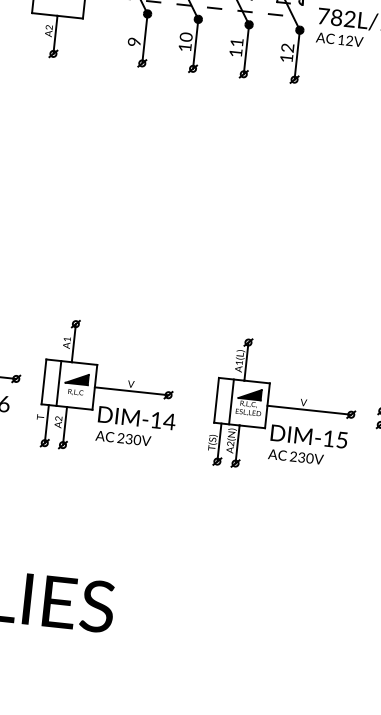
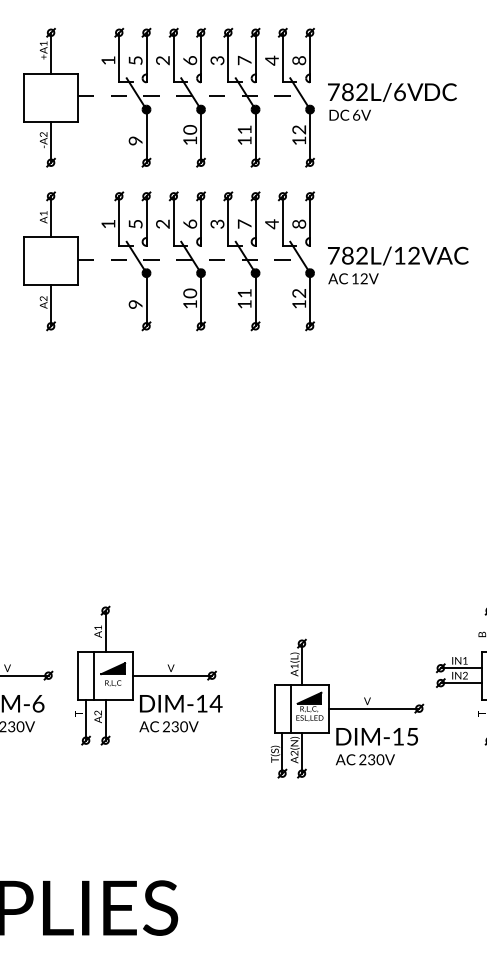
part: (284, 407) -> (347, 708), moved

